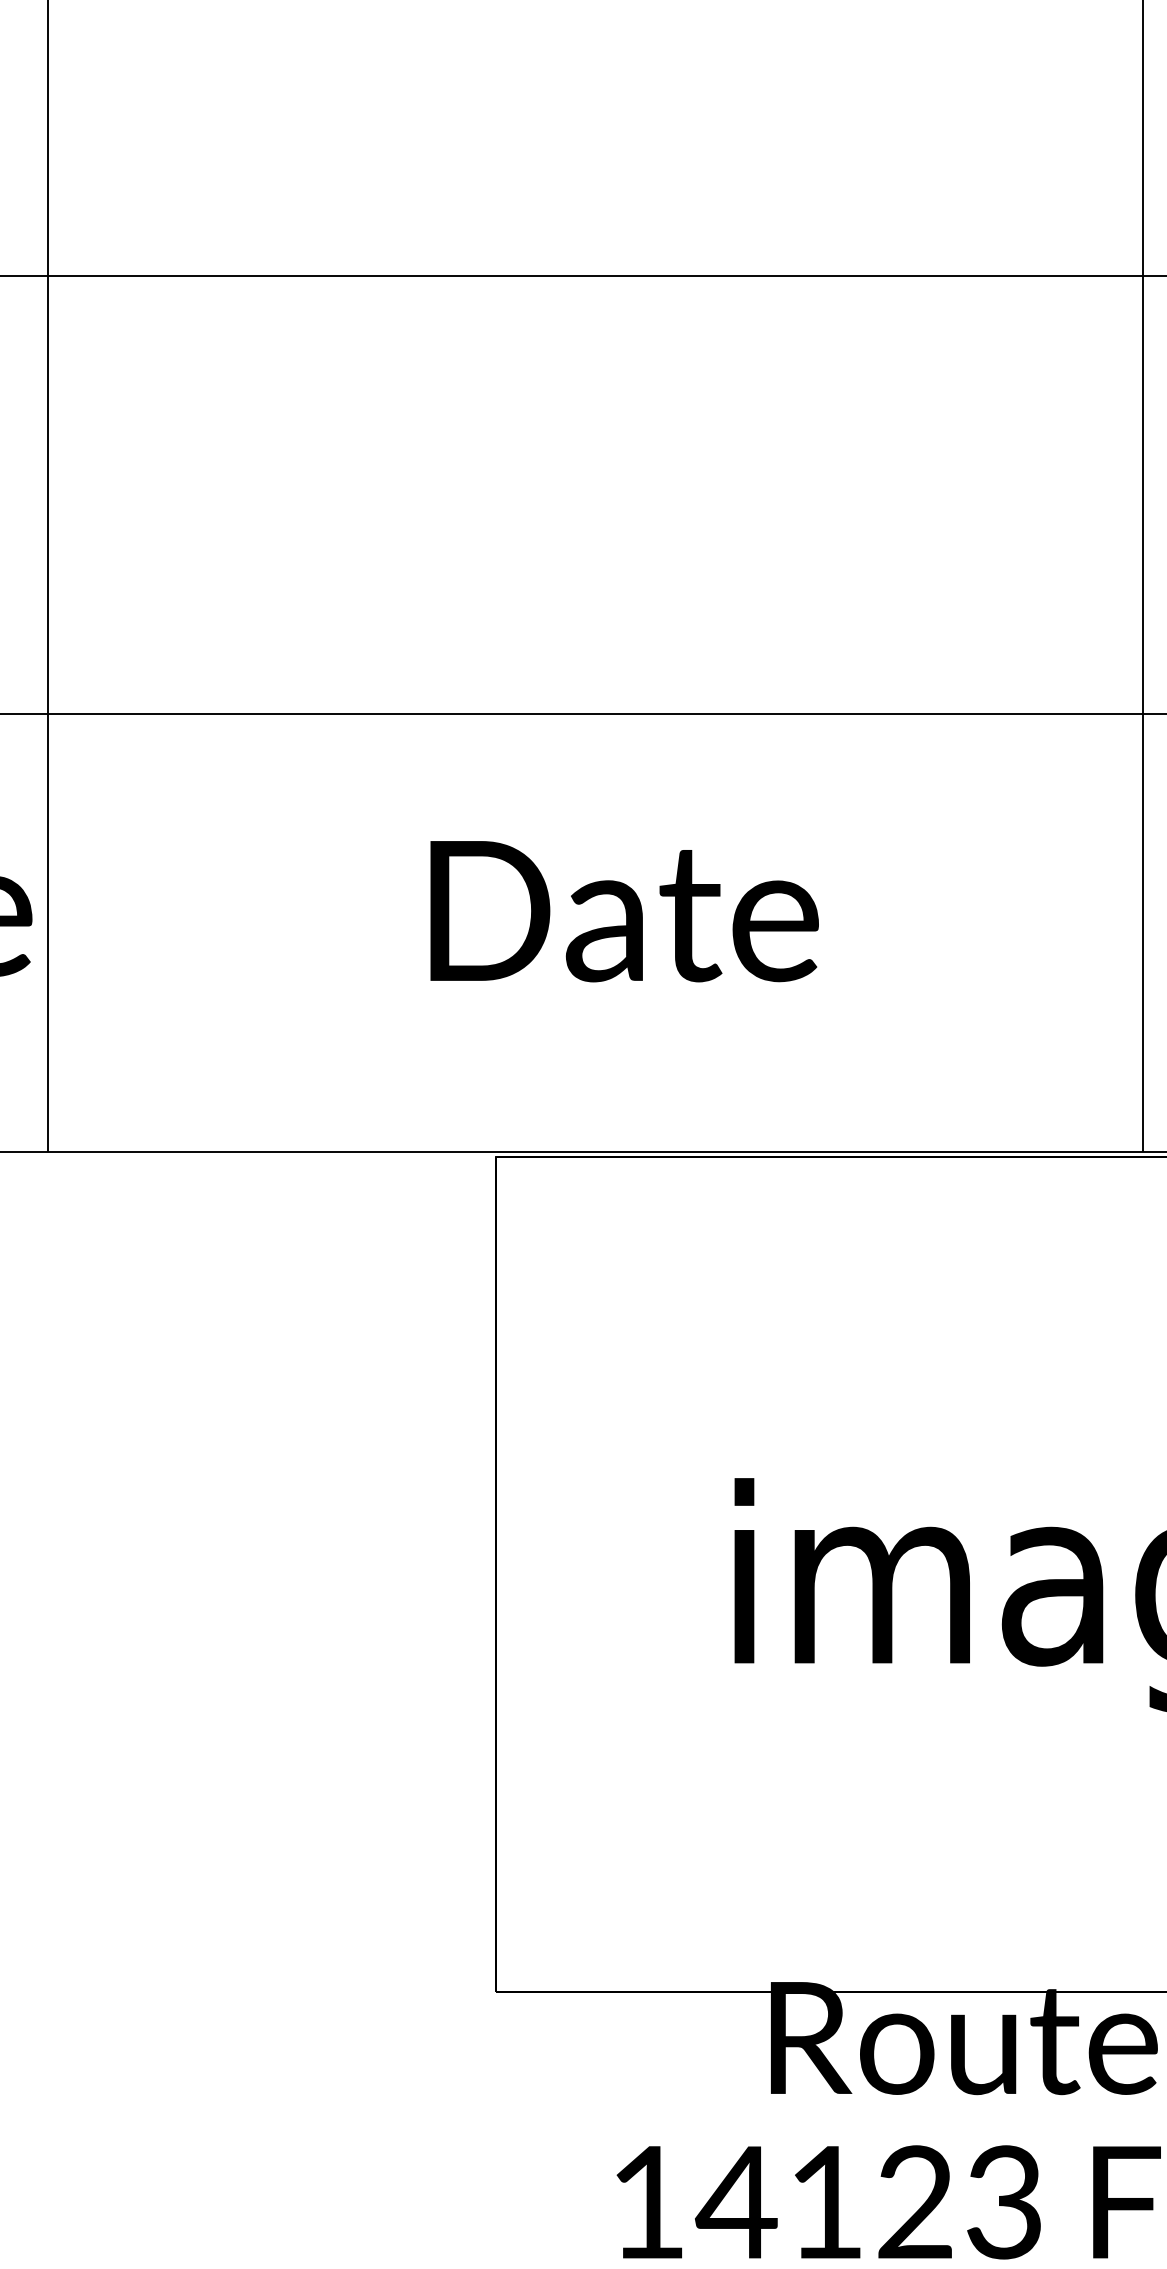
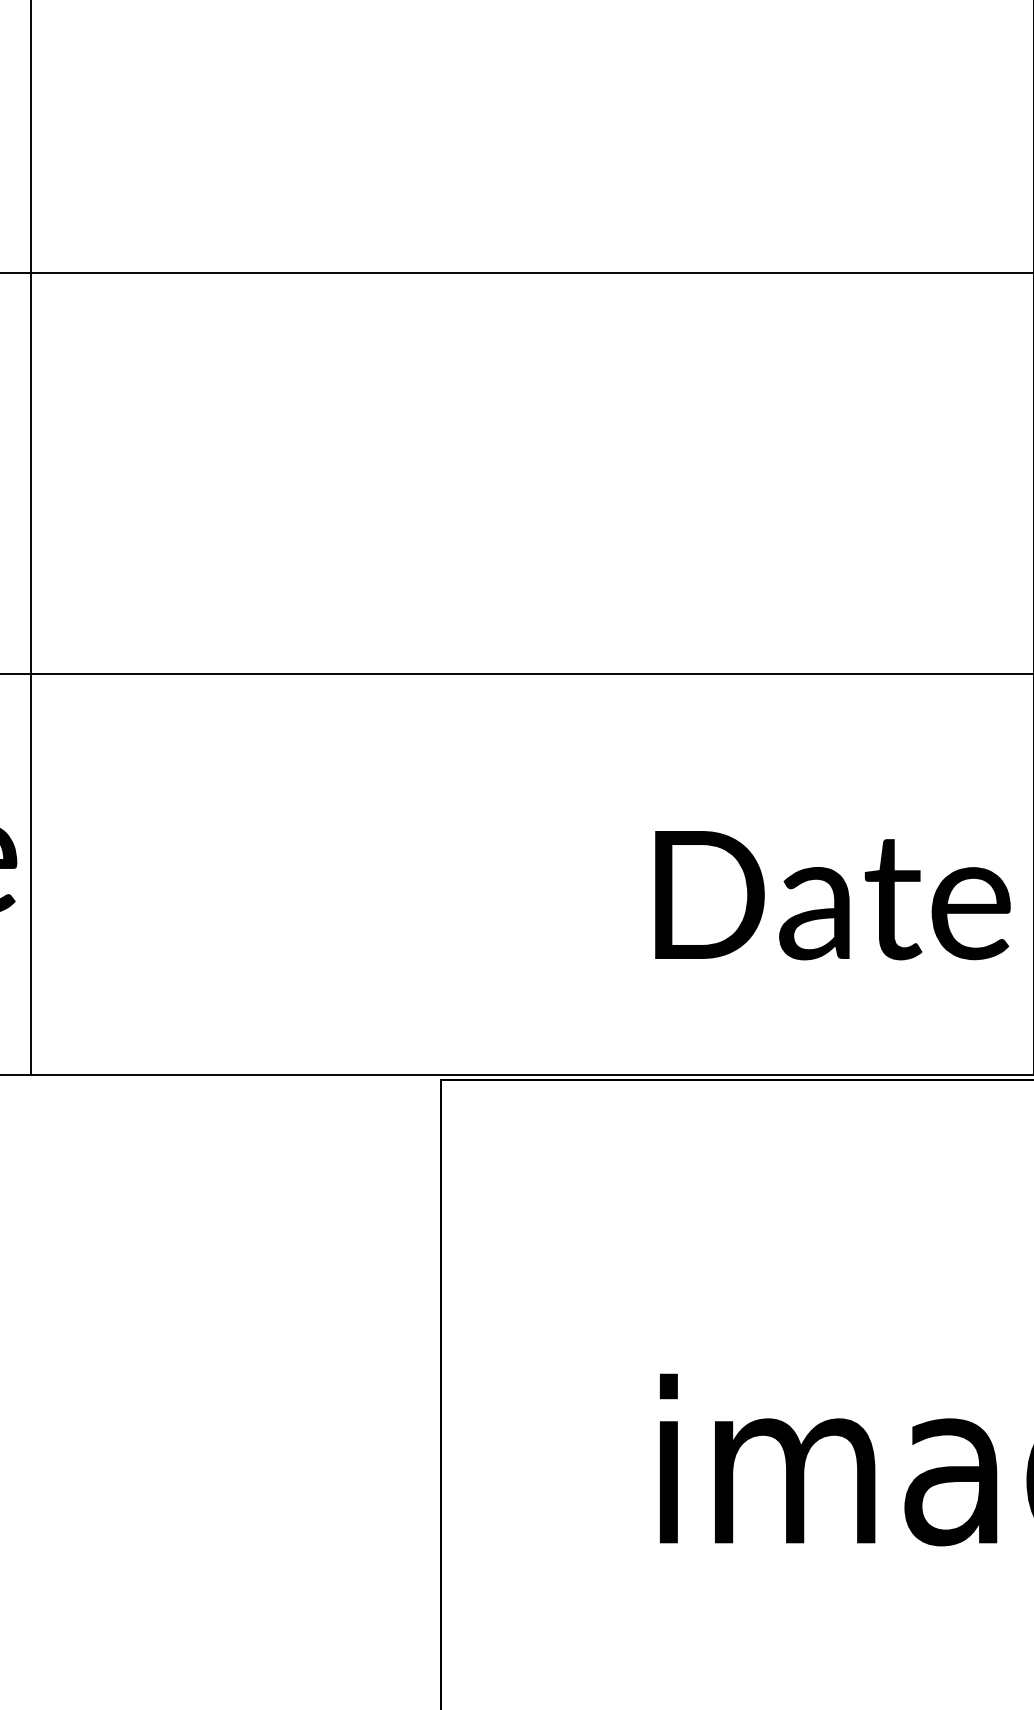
text: (624, 911) -> (832, 895), moved

